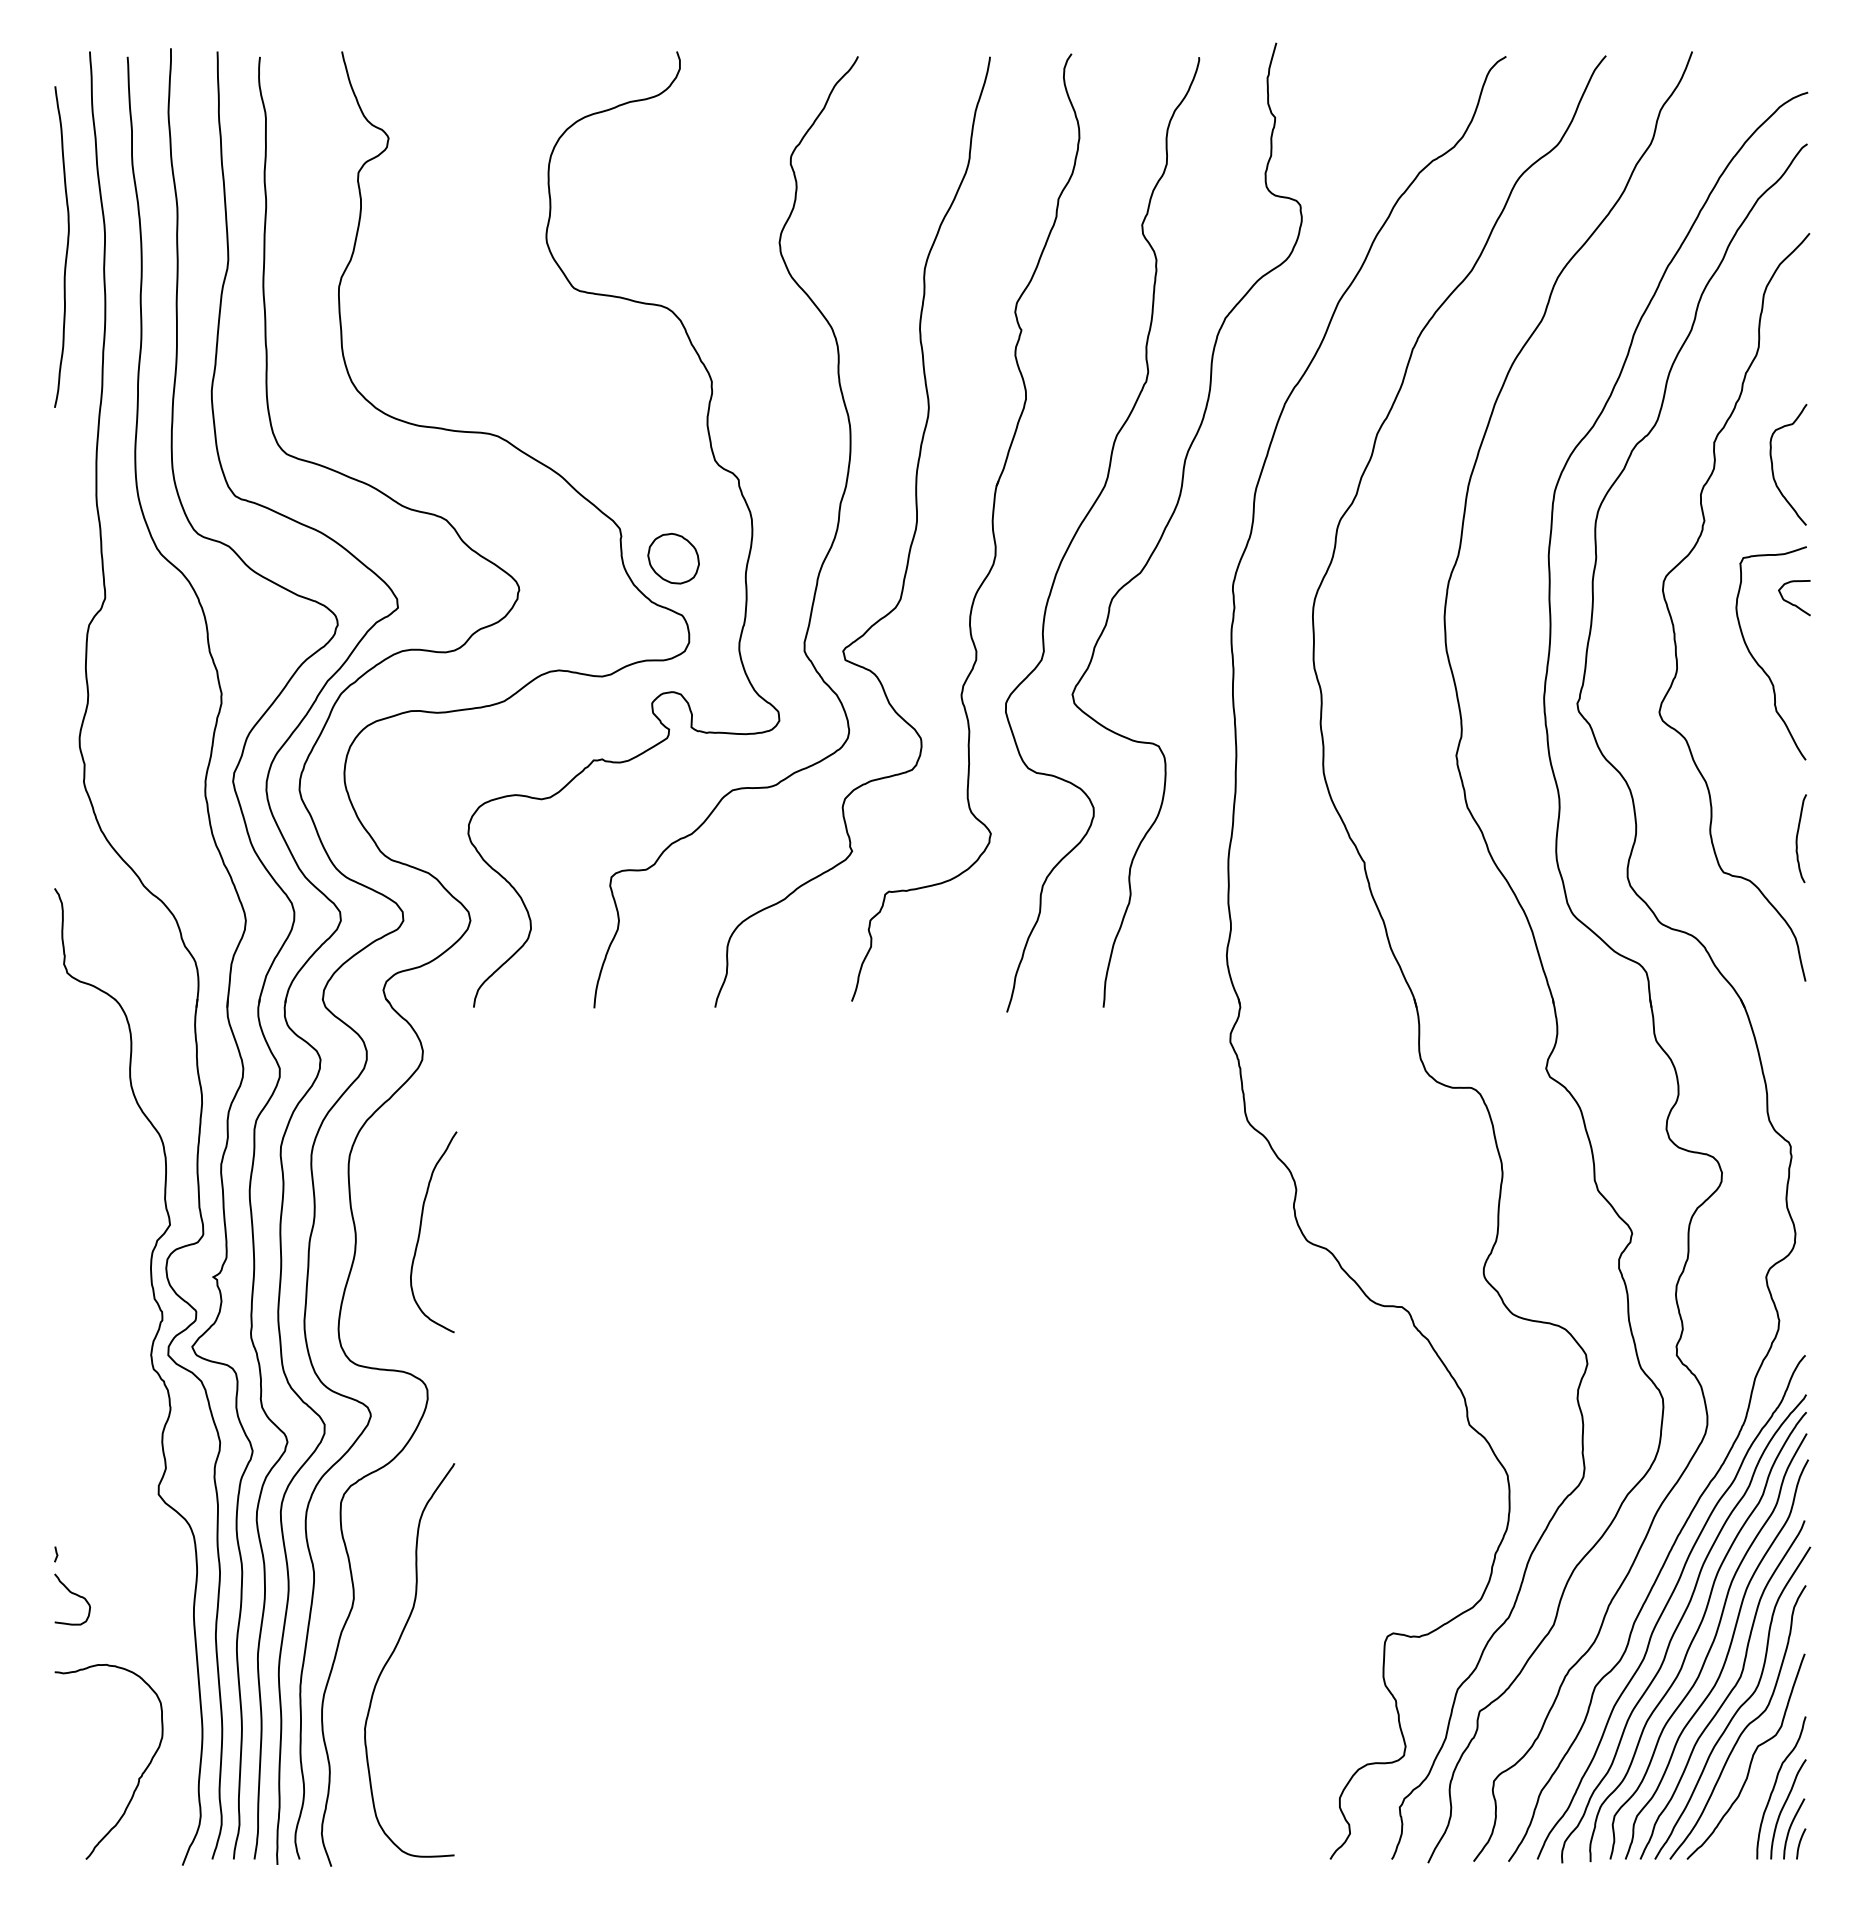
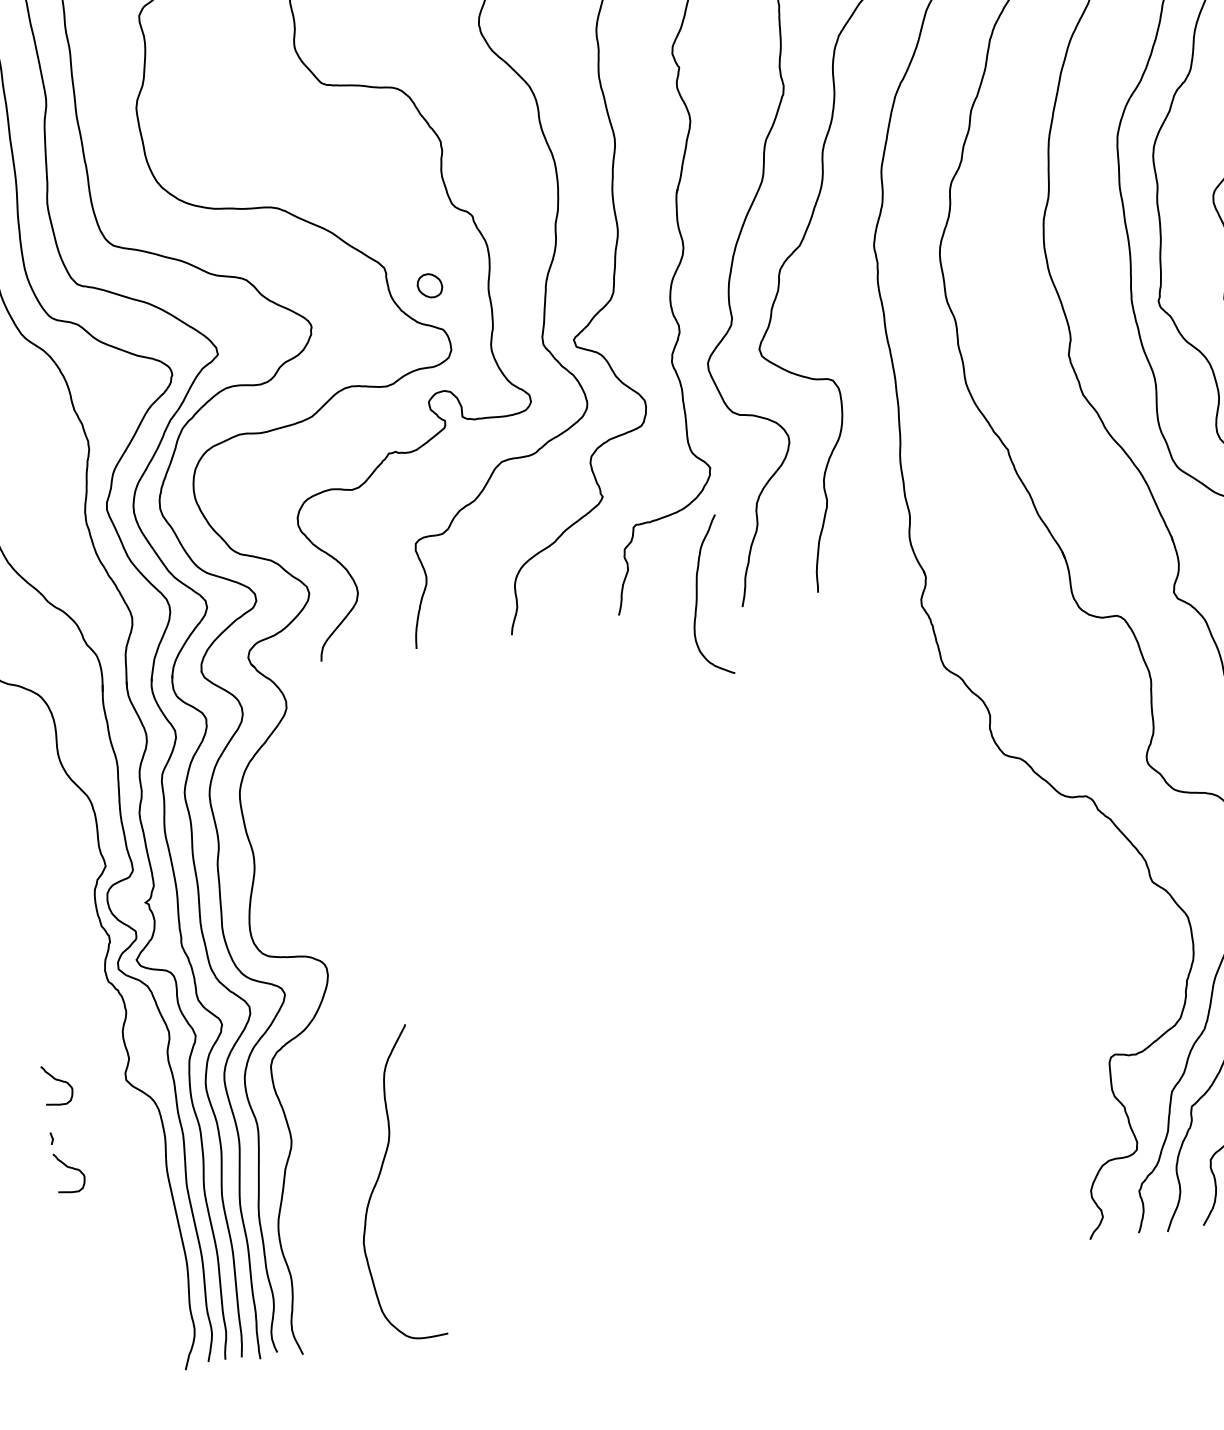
part: (673, 558) -> (429, 285), size x0.6
curve: (421, 1228) -> (697, 594), moved
curve: (72, 1483) -> (57, 1080), added
curve: (395, 1650) -> (379, 1178), moved
curve: (138, 1778) -> (141, 1306), removed

